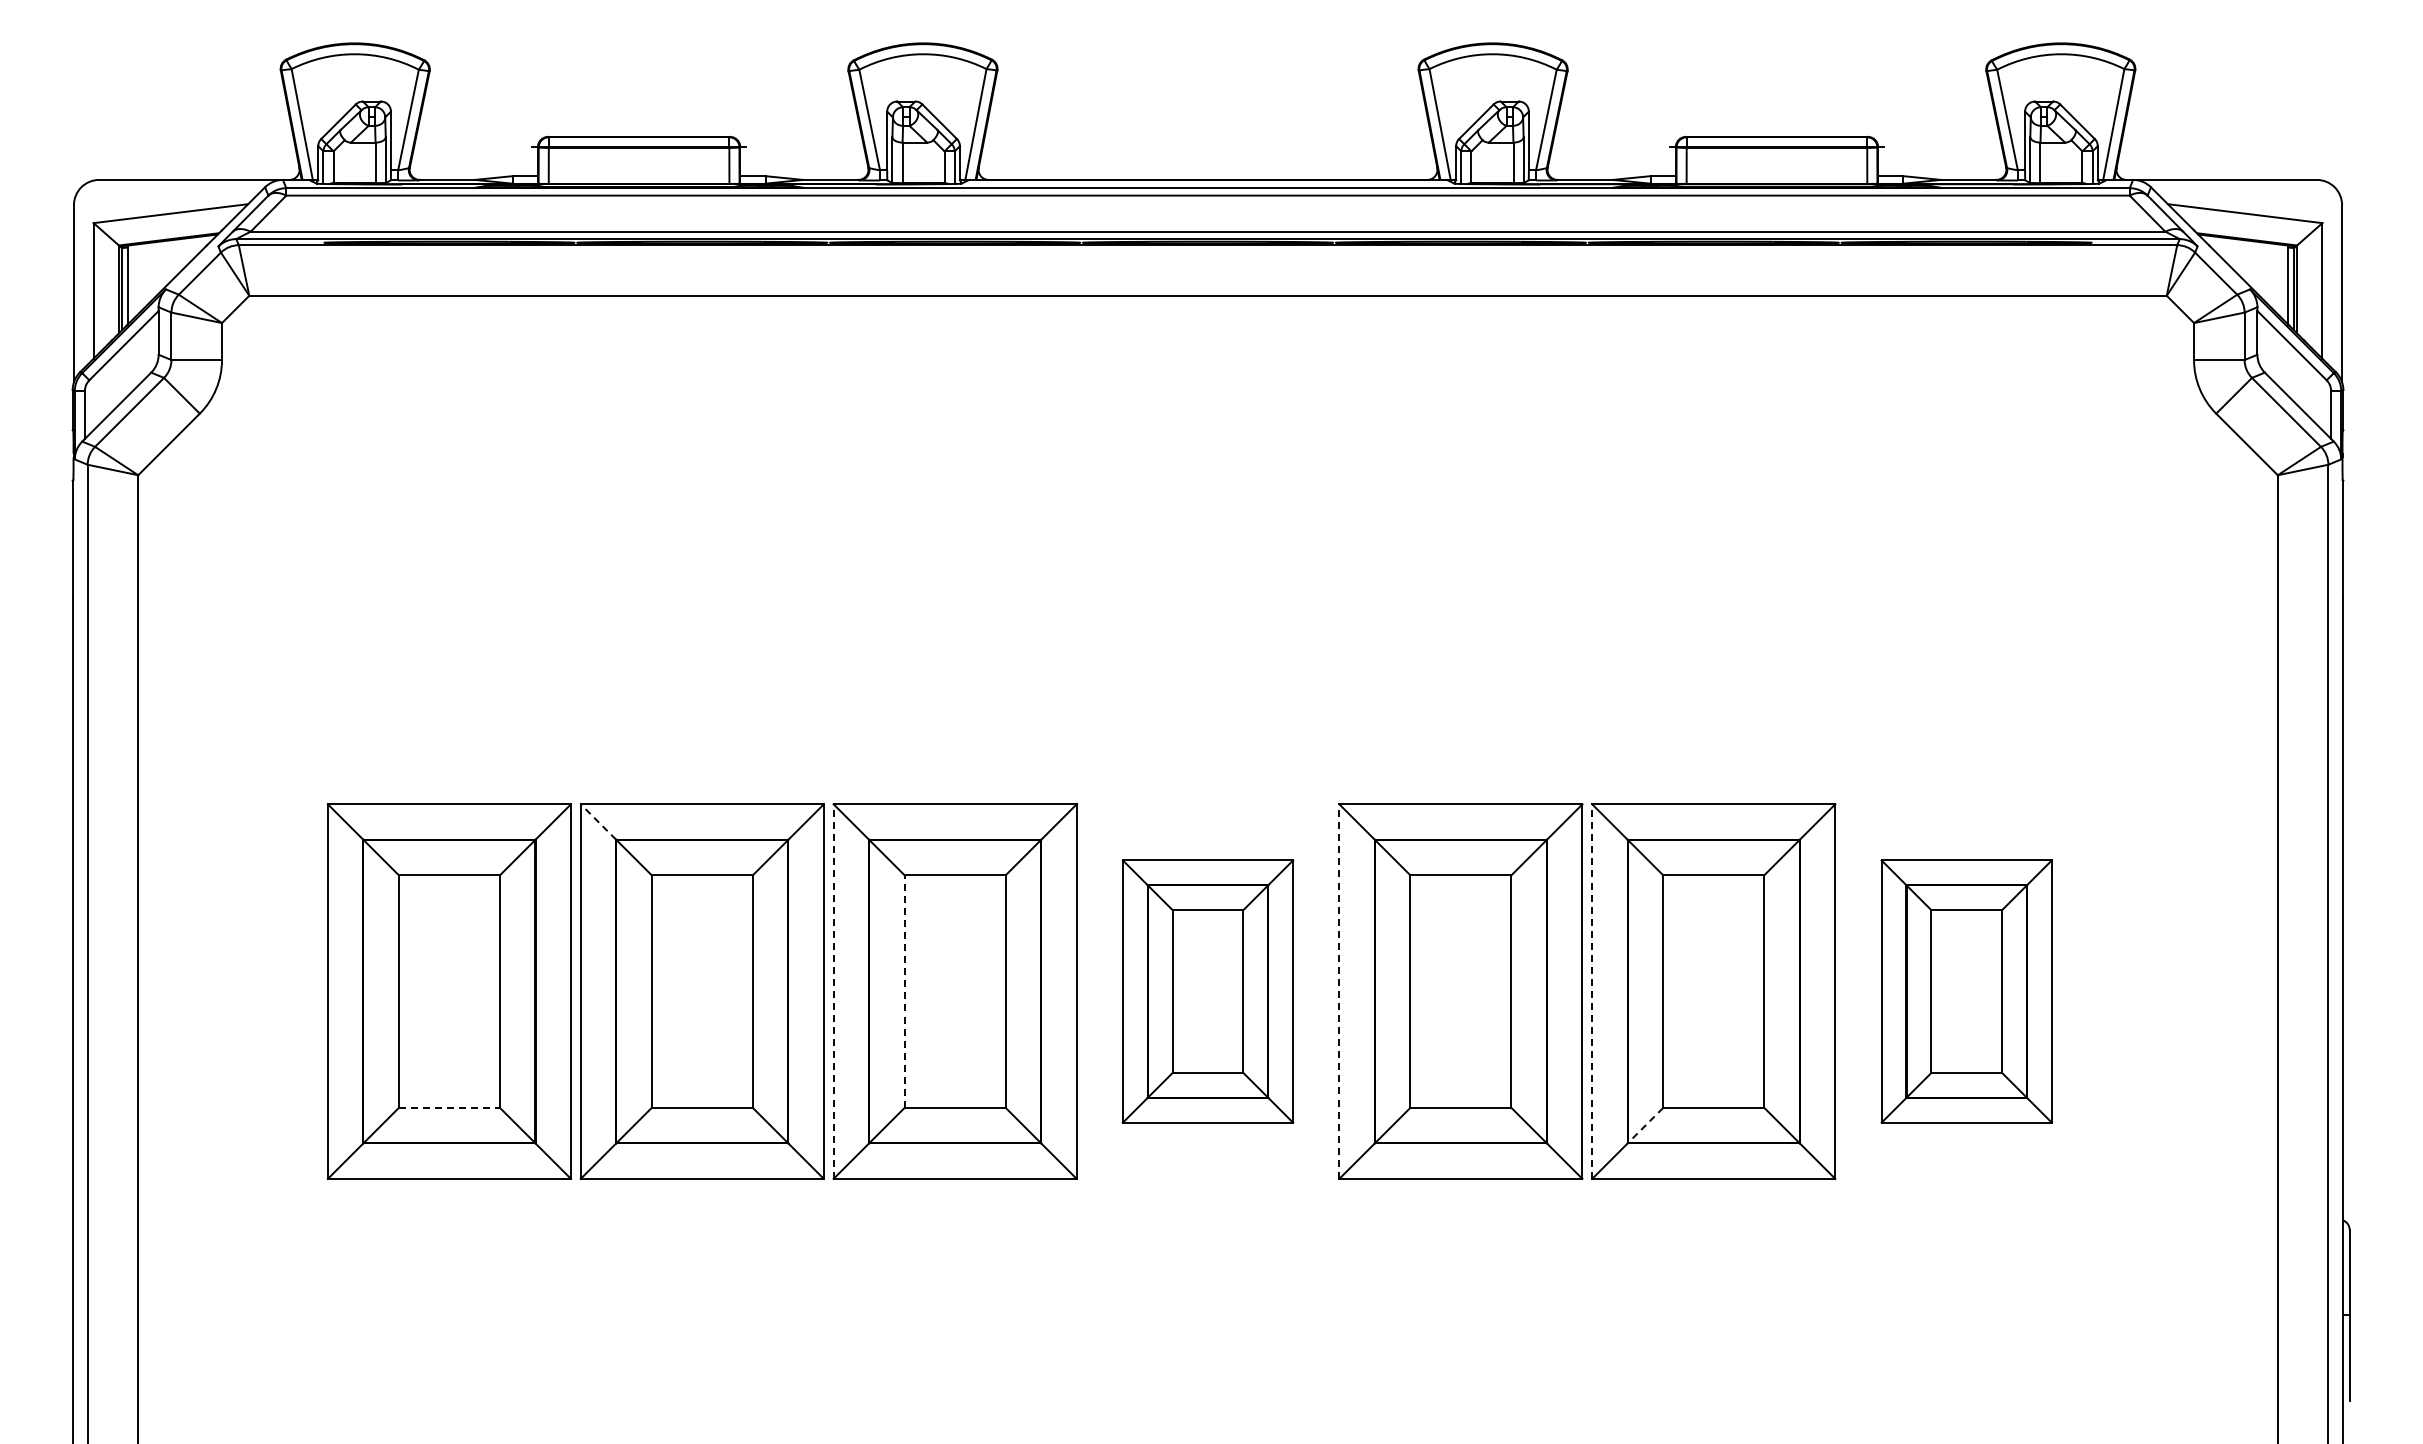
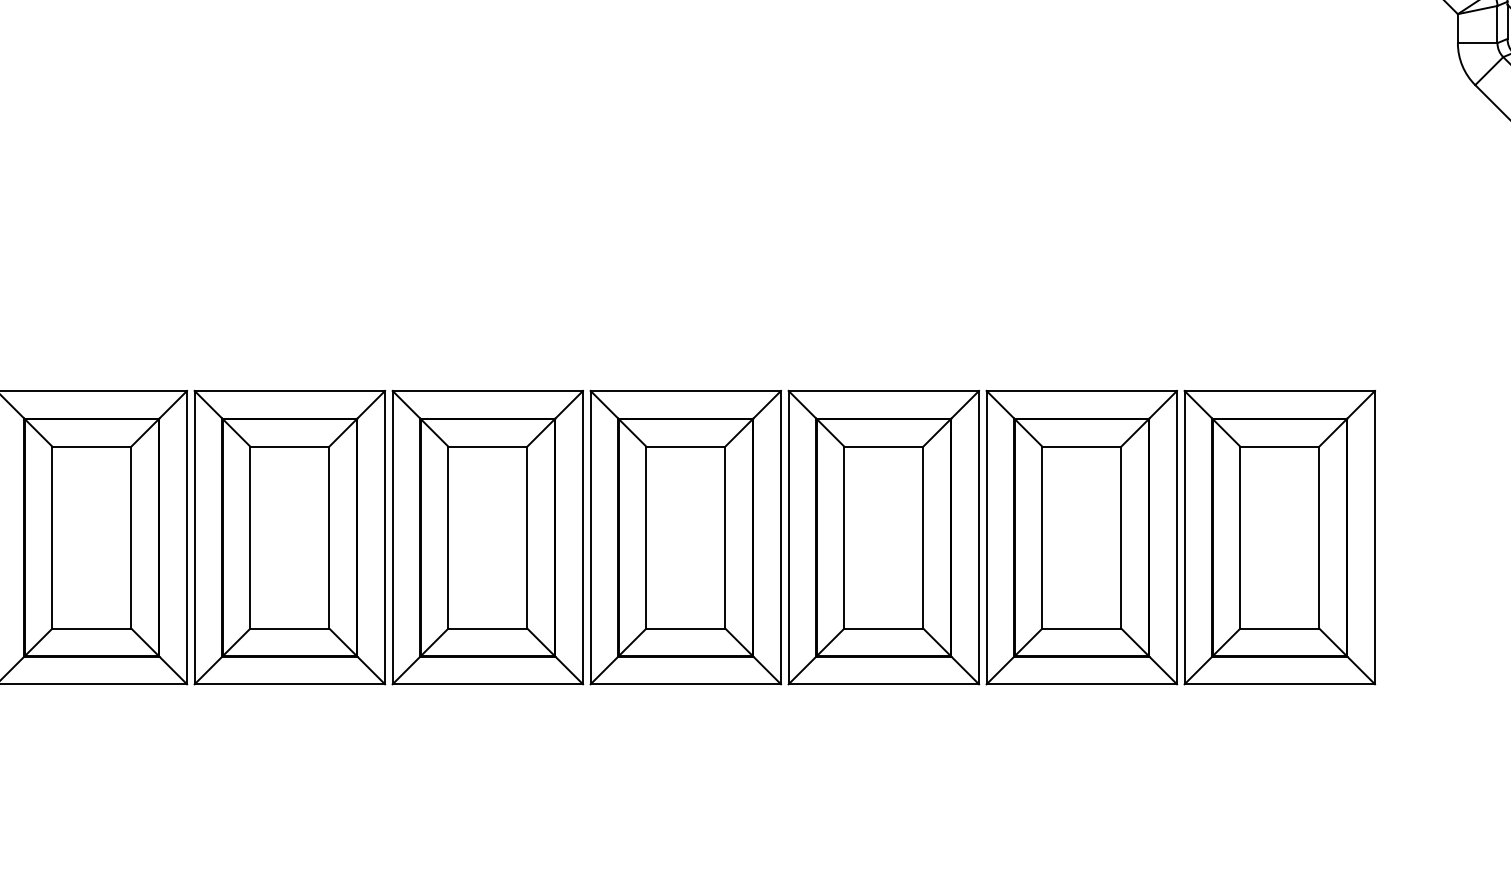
line: (598, 821) -> (208, 404), dashed -> solid
line: (833, 991) -> (392, 537), dashed -> solid
line: (904, 991) -> (448, 537), dashed -> solid
part: (1207, 991) -> (685, 537), size x1.43
line: (1339, 991) -> (788, 537), dashed -> solid
line: (1592, 991) -> (986, 537), dashed -> solid
part: (1966, 991) -> (1279, 537), size x1.43
line: (449, 1107) -> (91, 628), dashed -> solid
line: (1645, 1125) -> (1028, 642), dashed -> solid

